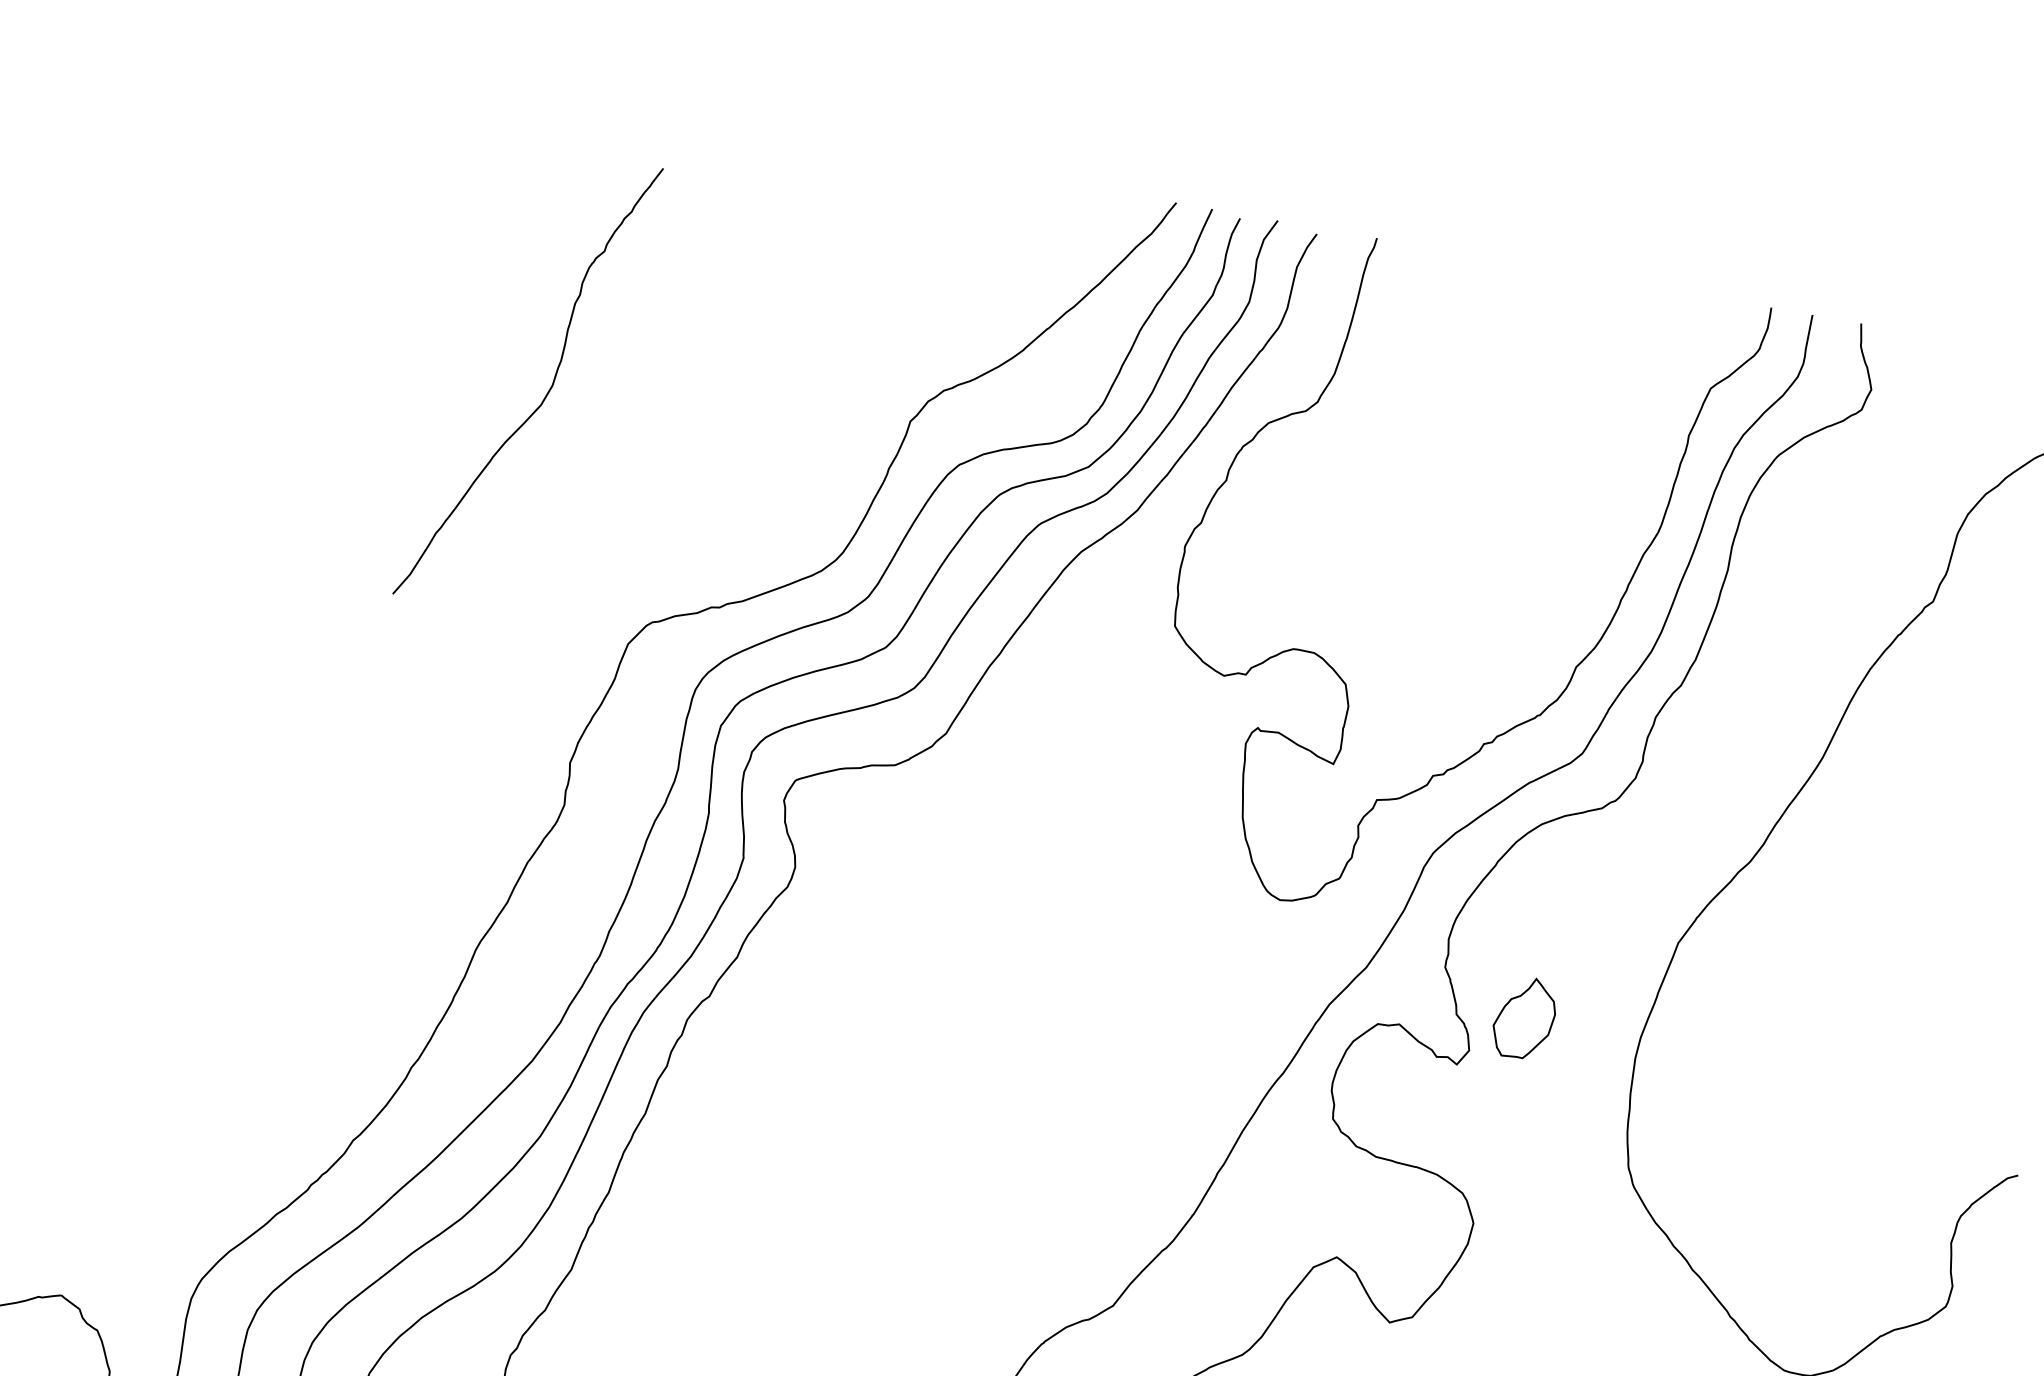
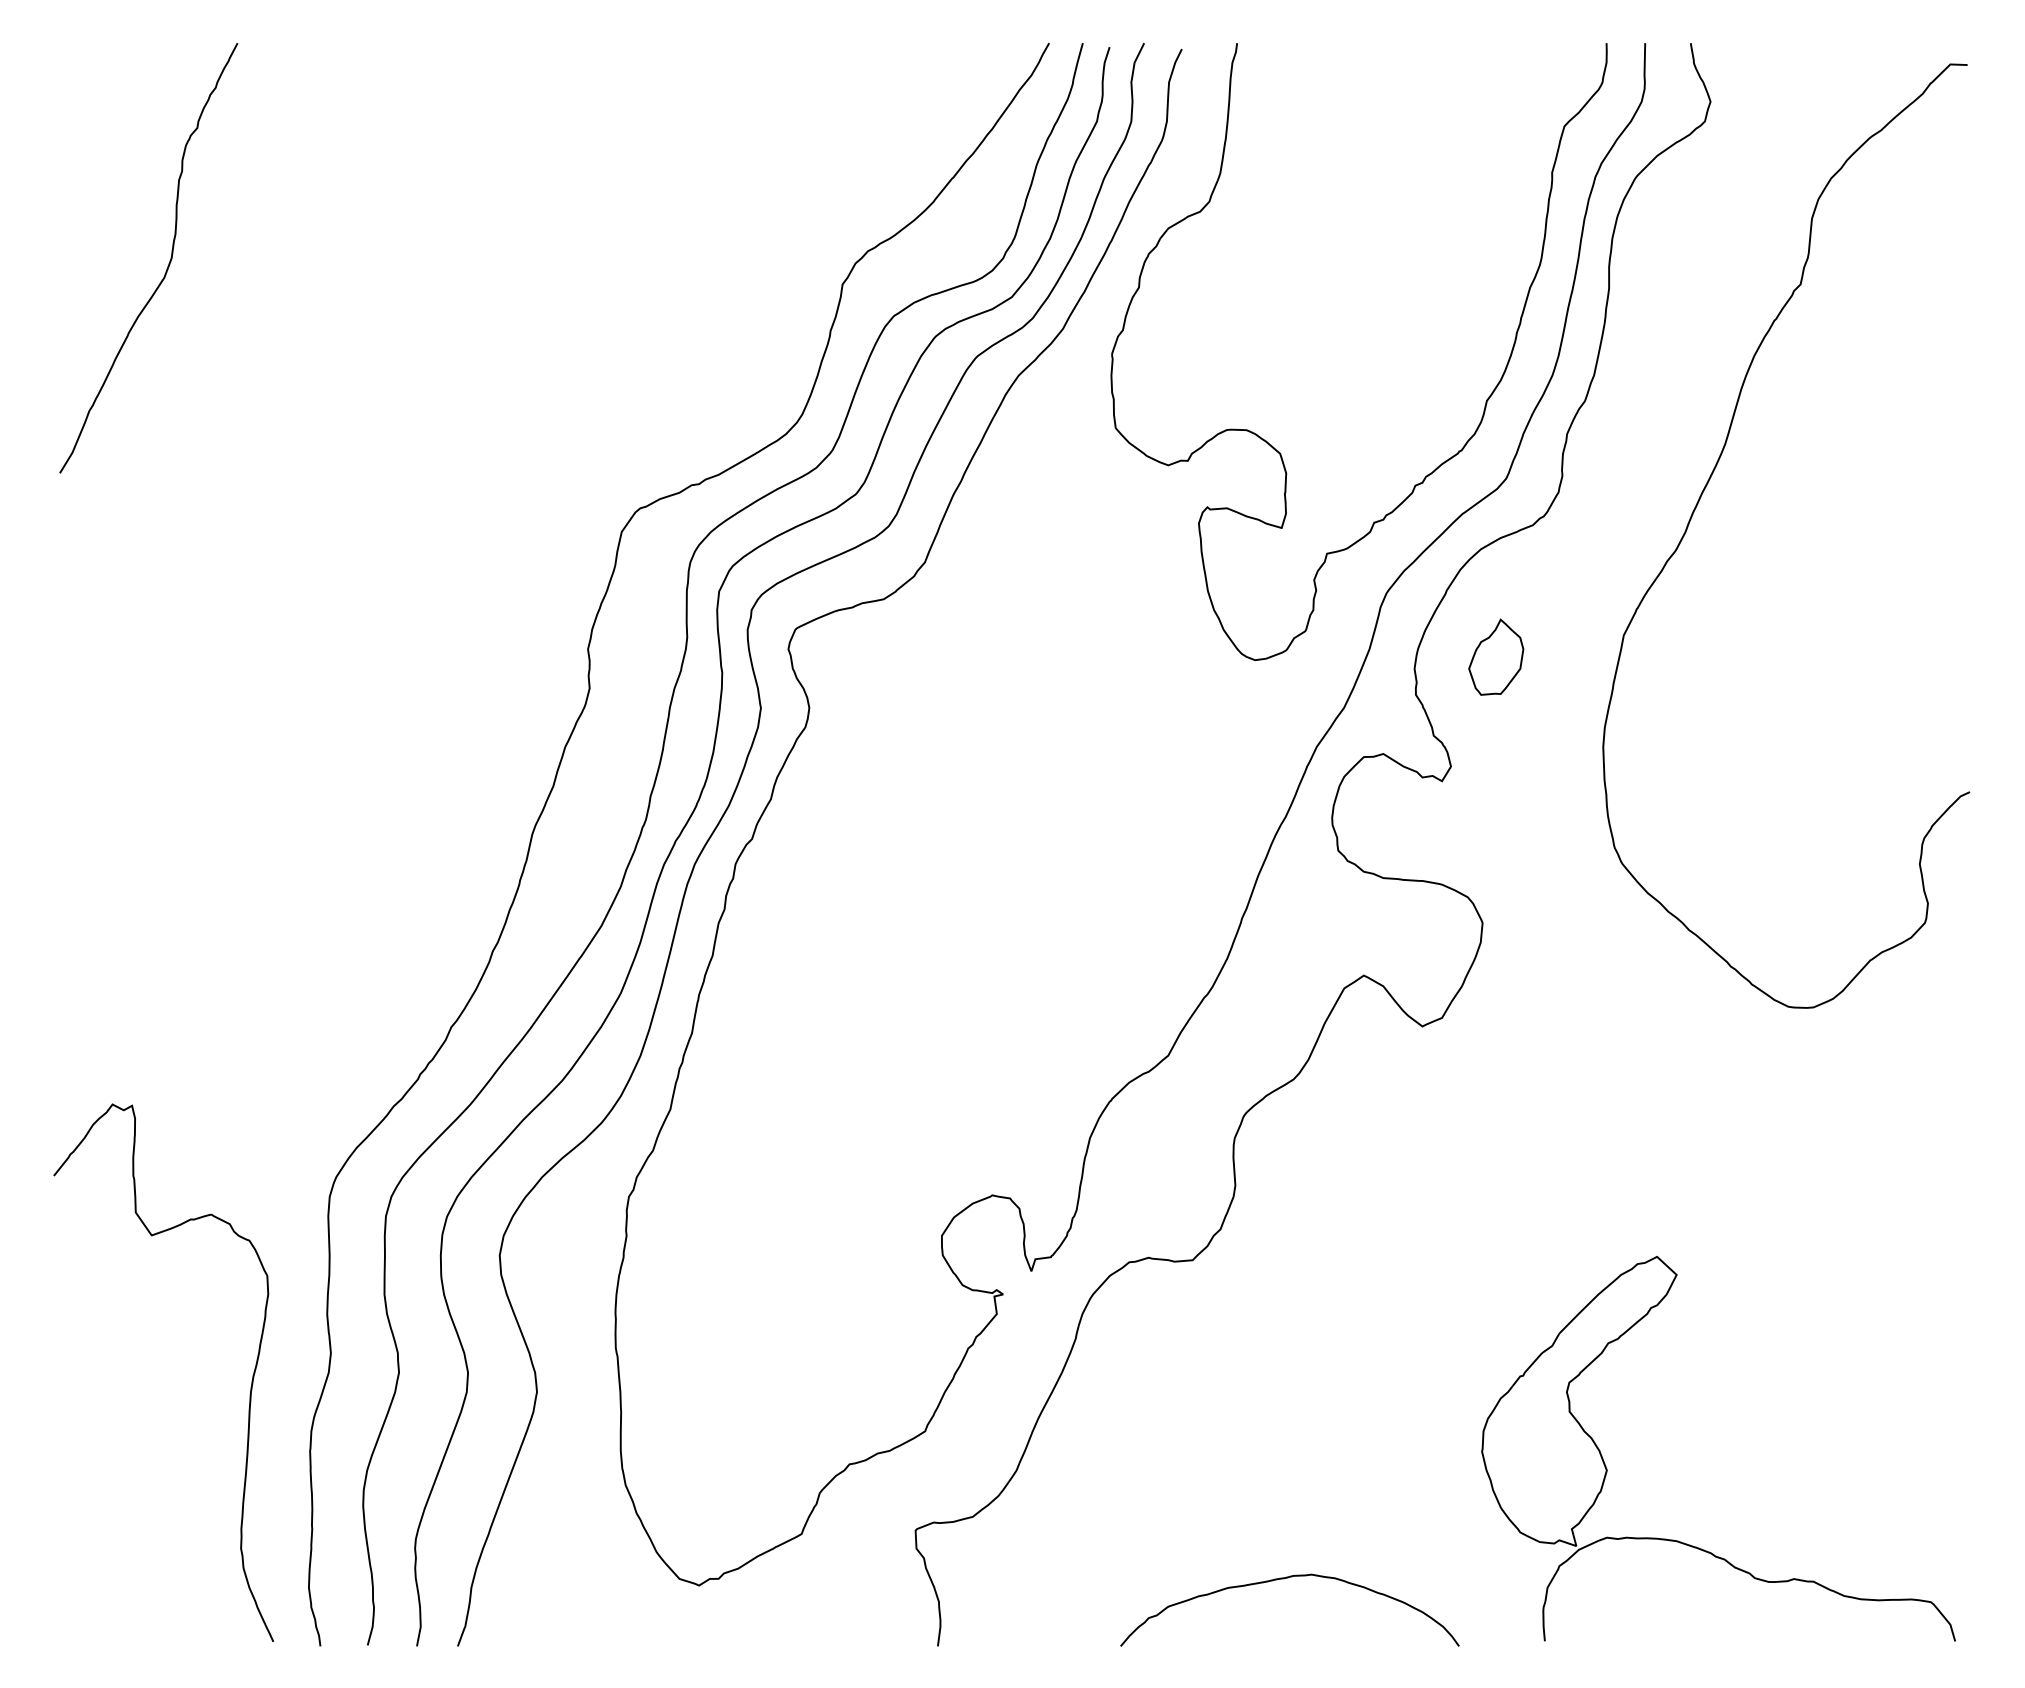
curve: (545, 395) -> (166, 268), moved
part: (1525, 1017) -> (1496, 656), moved

